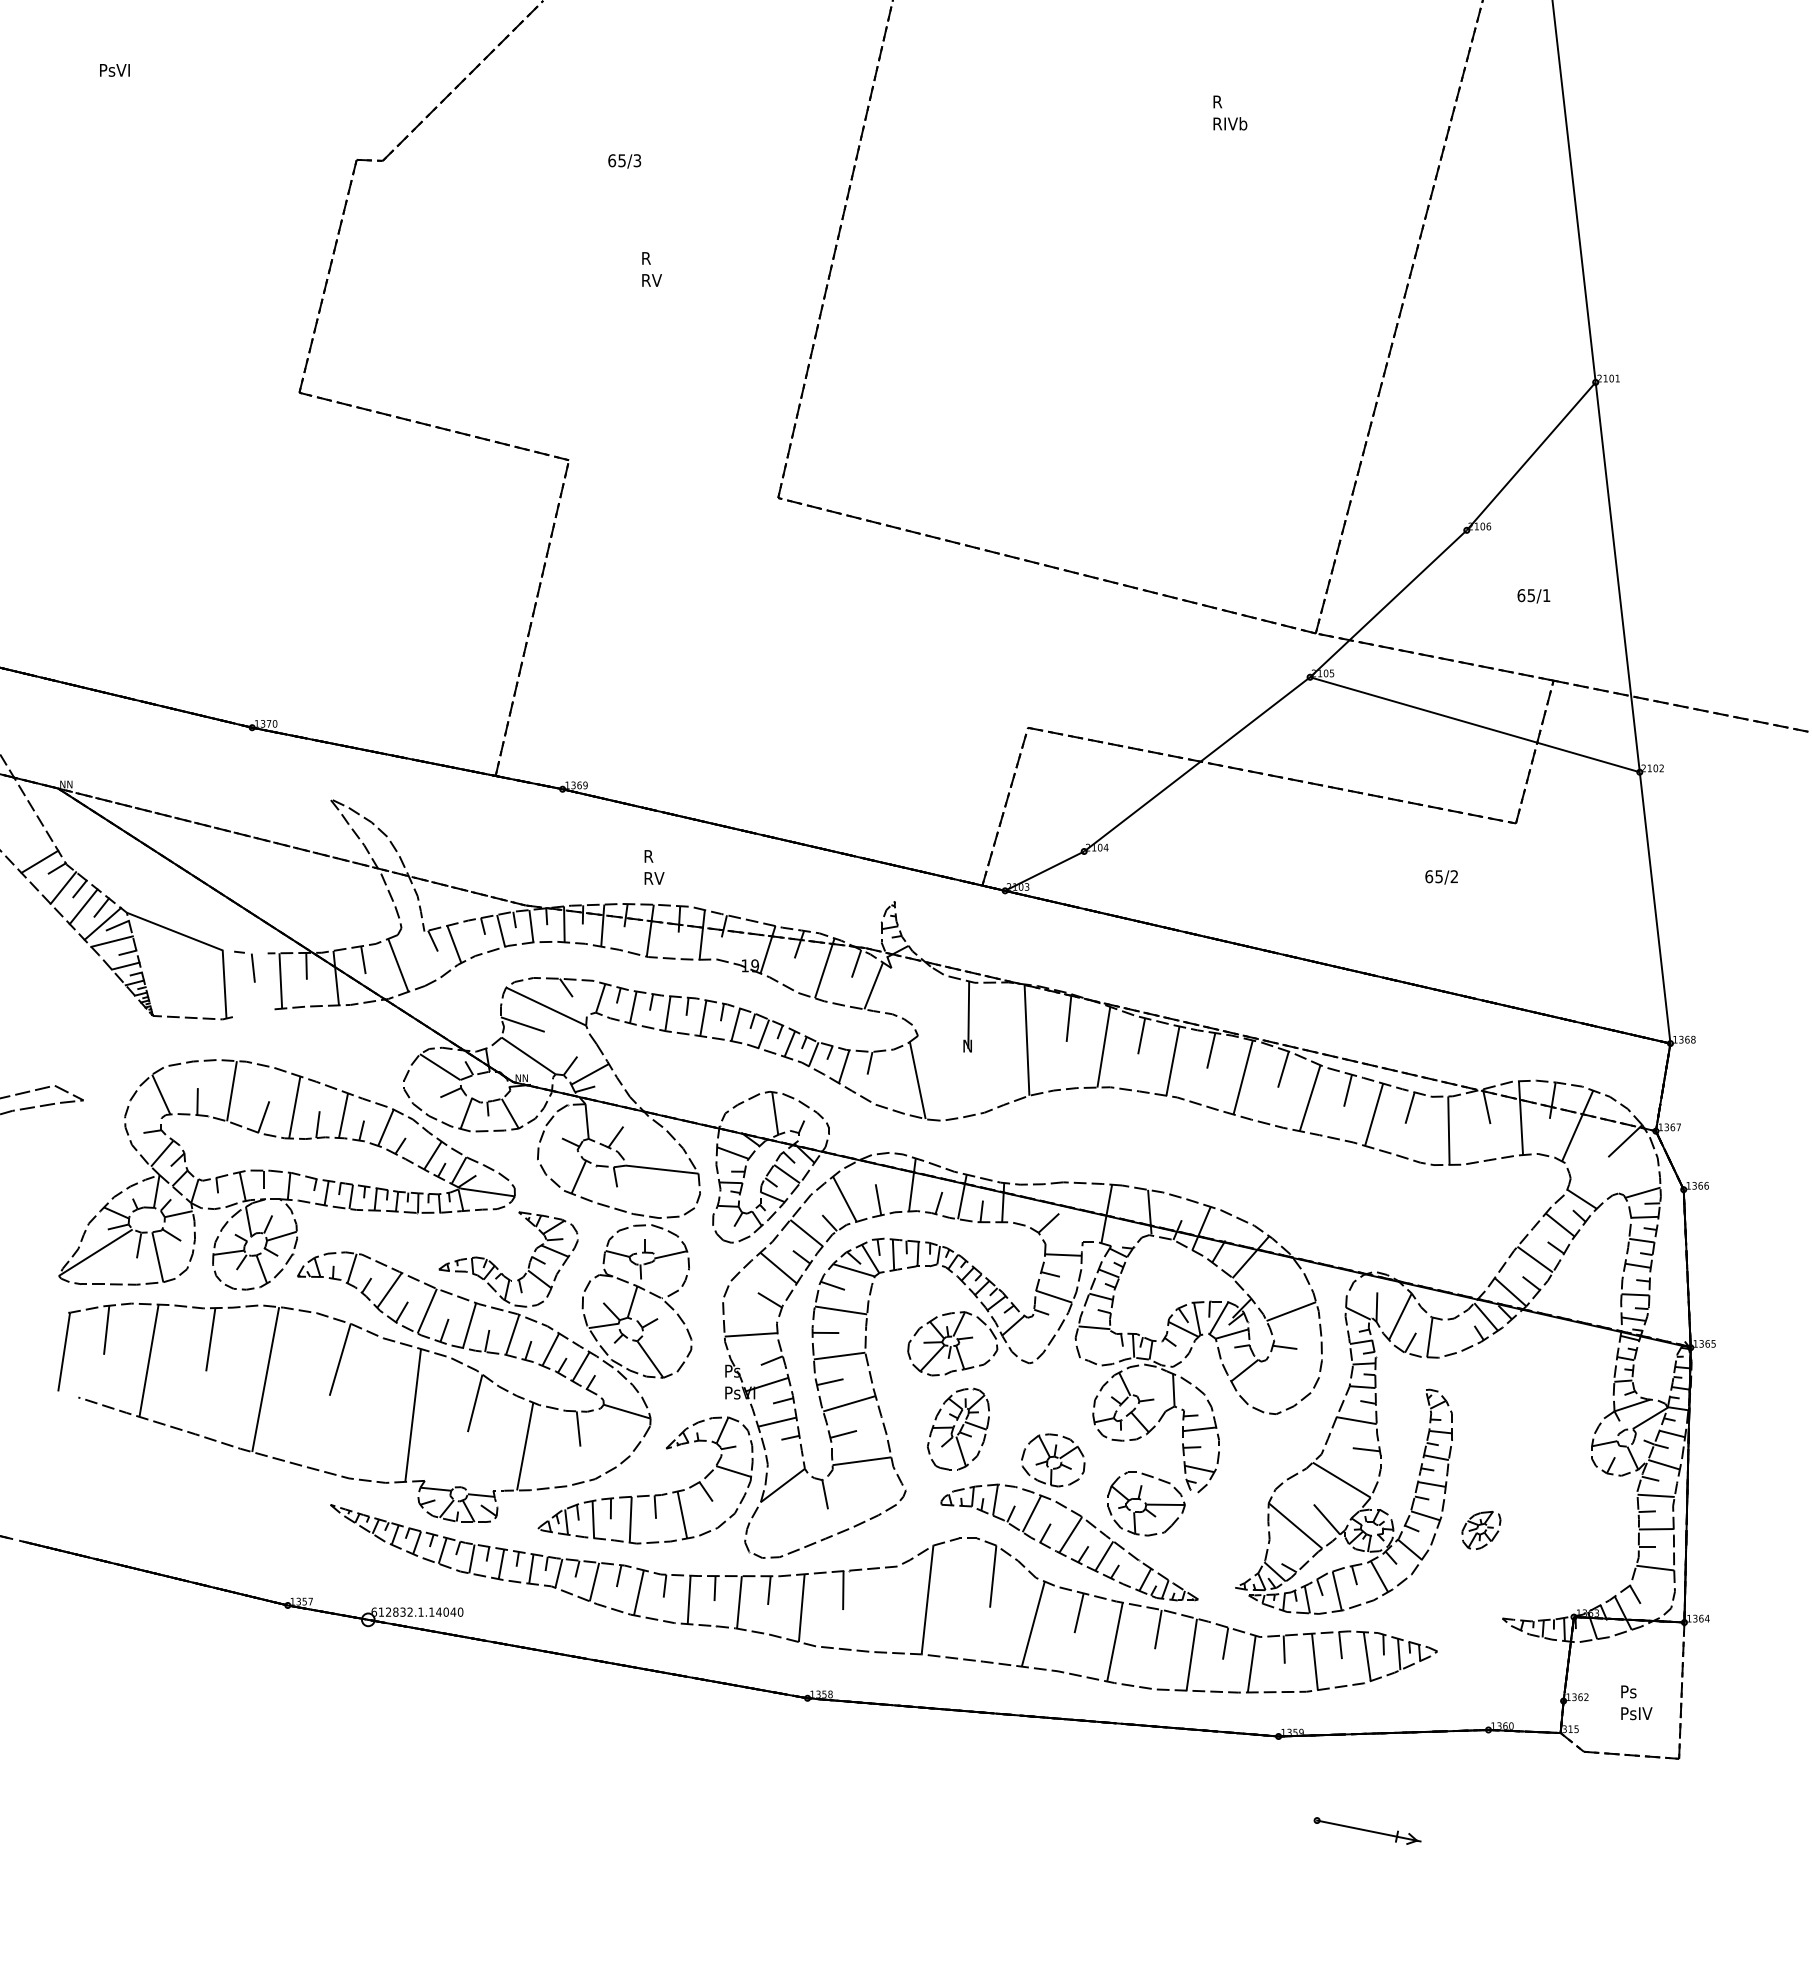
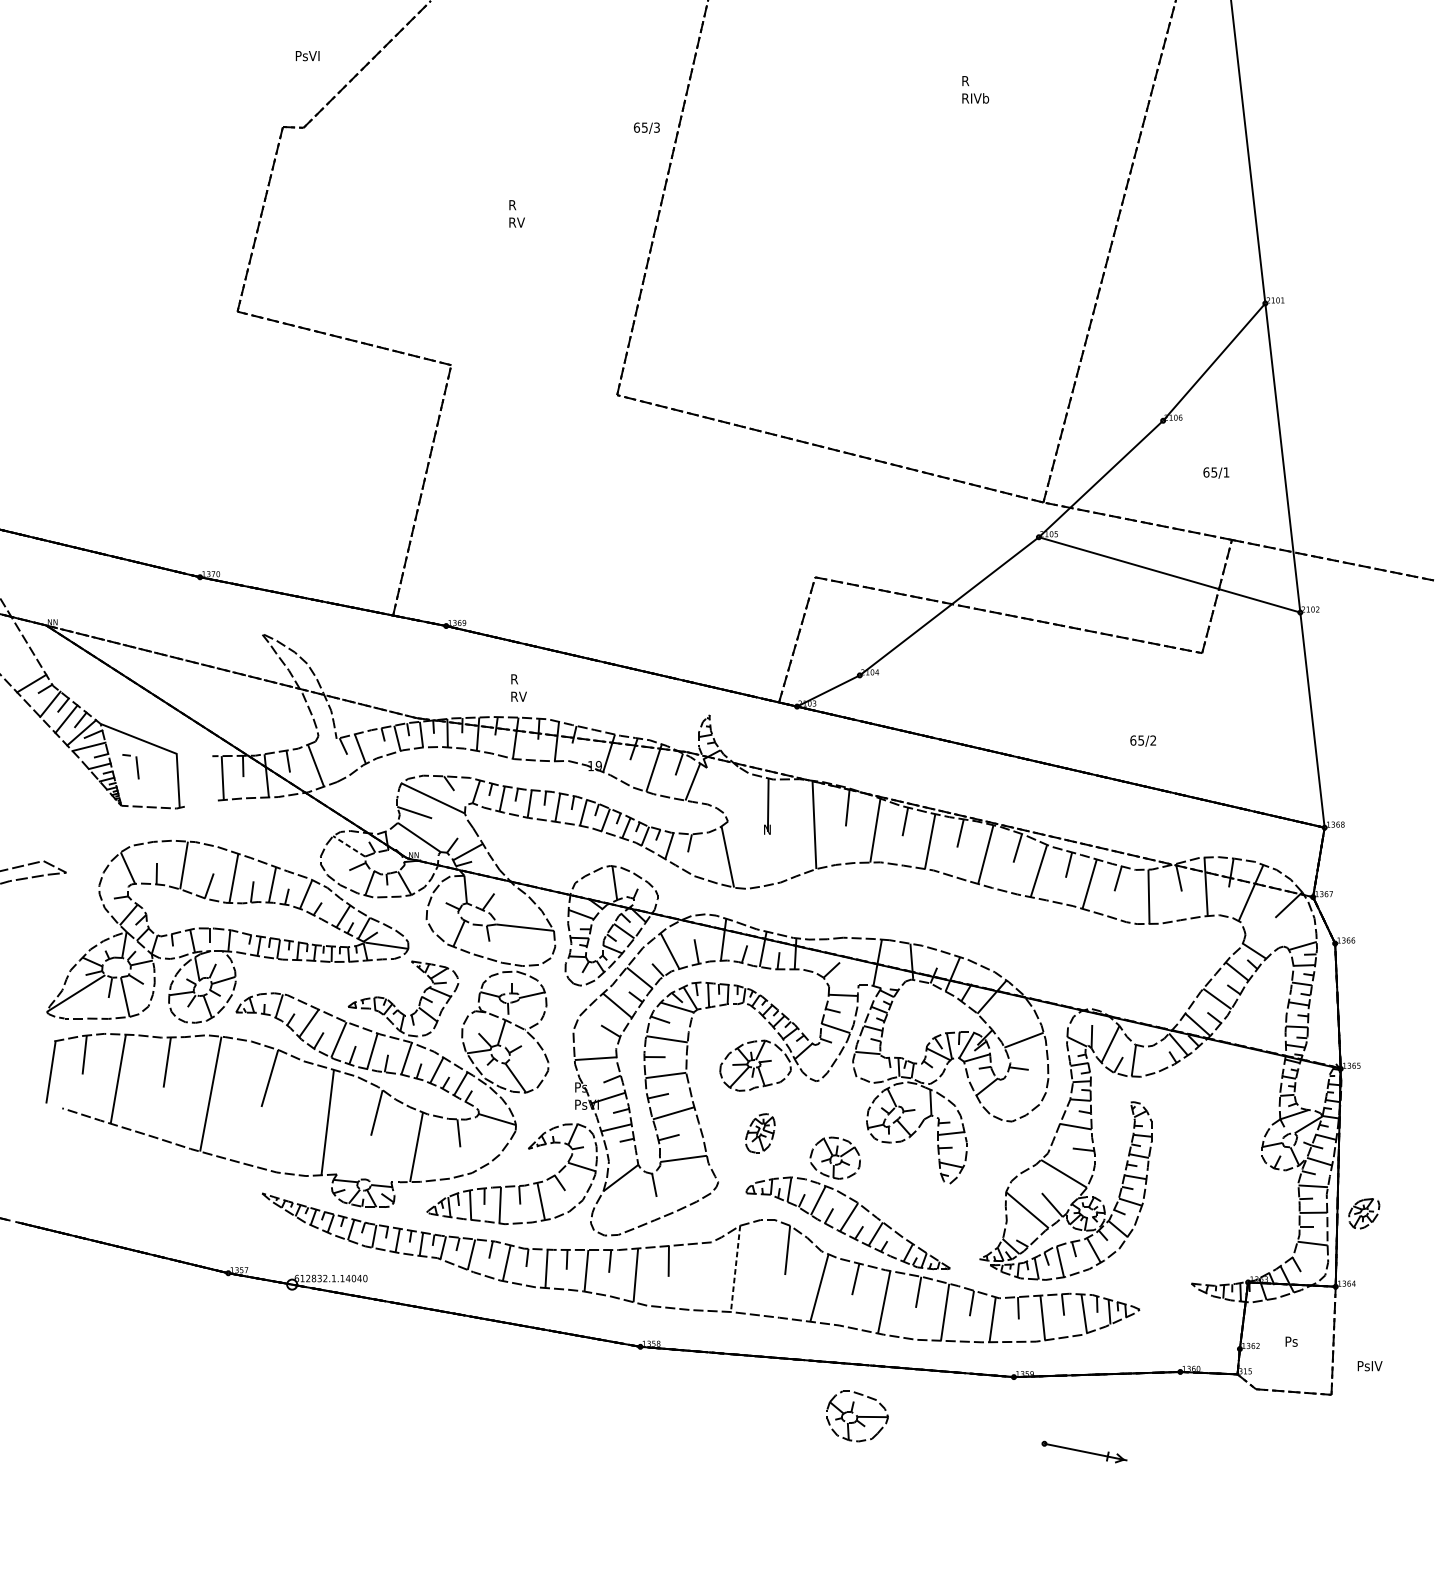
text: (114, 70) -> (307, 56), moved
text: (624, 161) -> (646, 128), moved
text: (1441, 877) -> (1143, 741), moved
part: (251, 963) -> (136, 764), moved
line: (440, 1067) -> (349, 846), solid -> dashed
part: (958, 1428) -> (760, 1132), size x0.6
part: (1146, 1503) -> (857, 1415), moved
part: (1481, 1529) -> (1364, 1212), moved
line: (927, 1599) -> (735, 1268), solid -> dashed
text: (1636, 1713) -> (1369, 1366), moved

